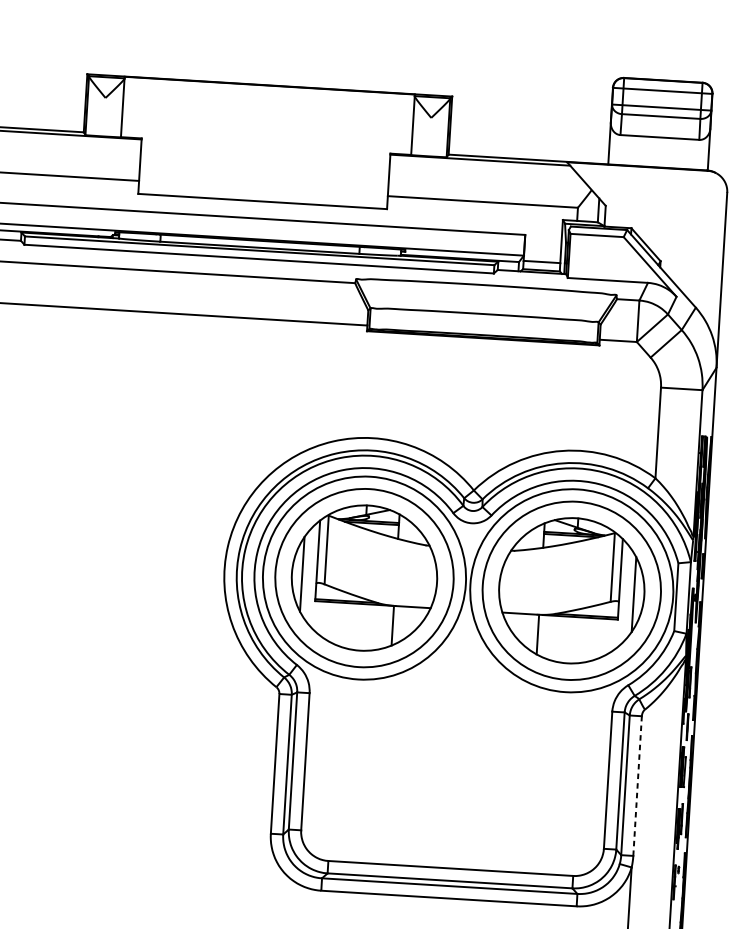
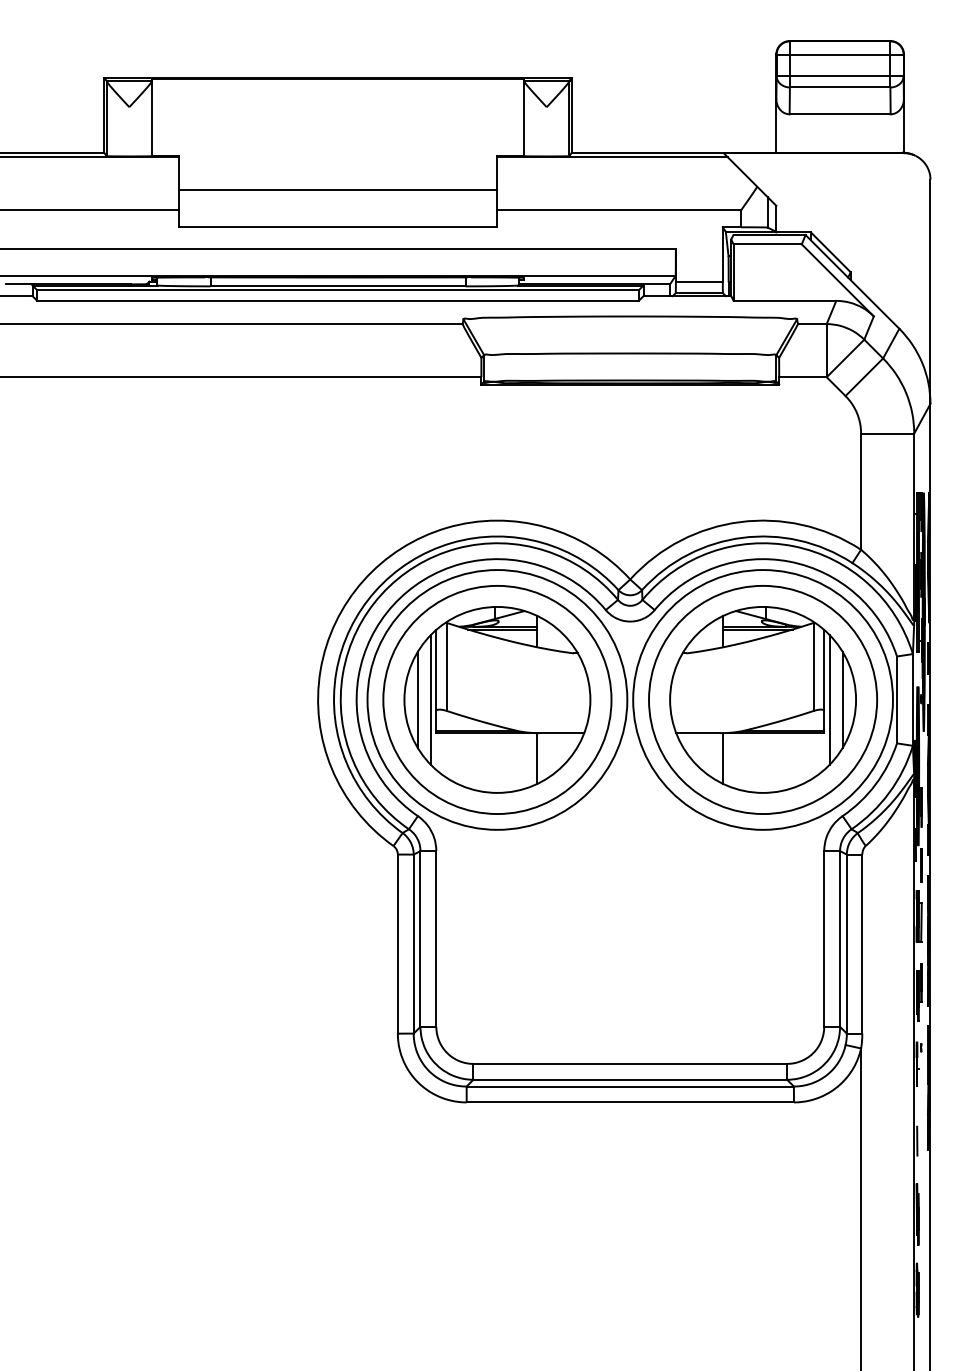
line: (264, 172) -> (337, 189), added
line: (313, 574) -> (431, 699), added
line: (623, 593) -> (829, 699), added
line: (637, 785) -> (862, 943), dashed -> solid

